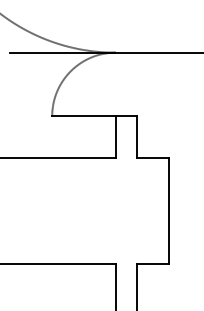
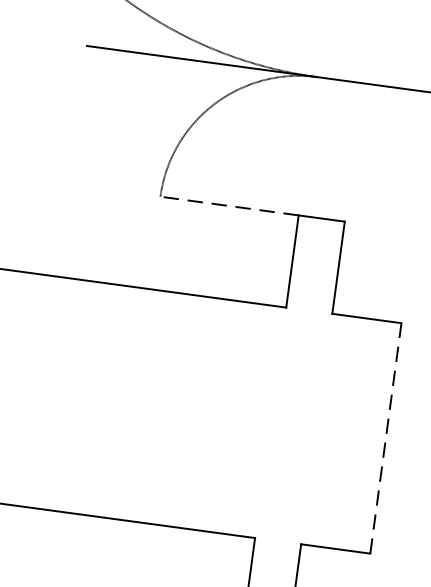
line: (83, 116) -> (228, 206), solid -> dashed
line: (168, 211) -> (385, 438), solid -> dashed

